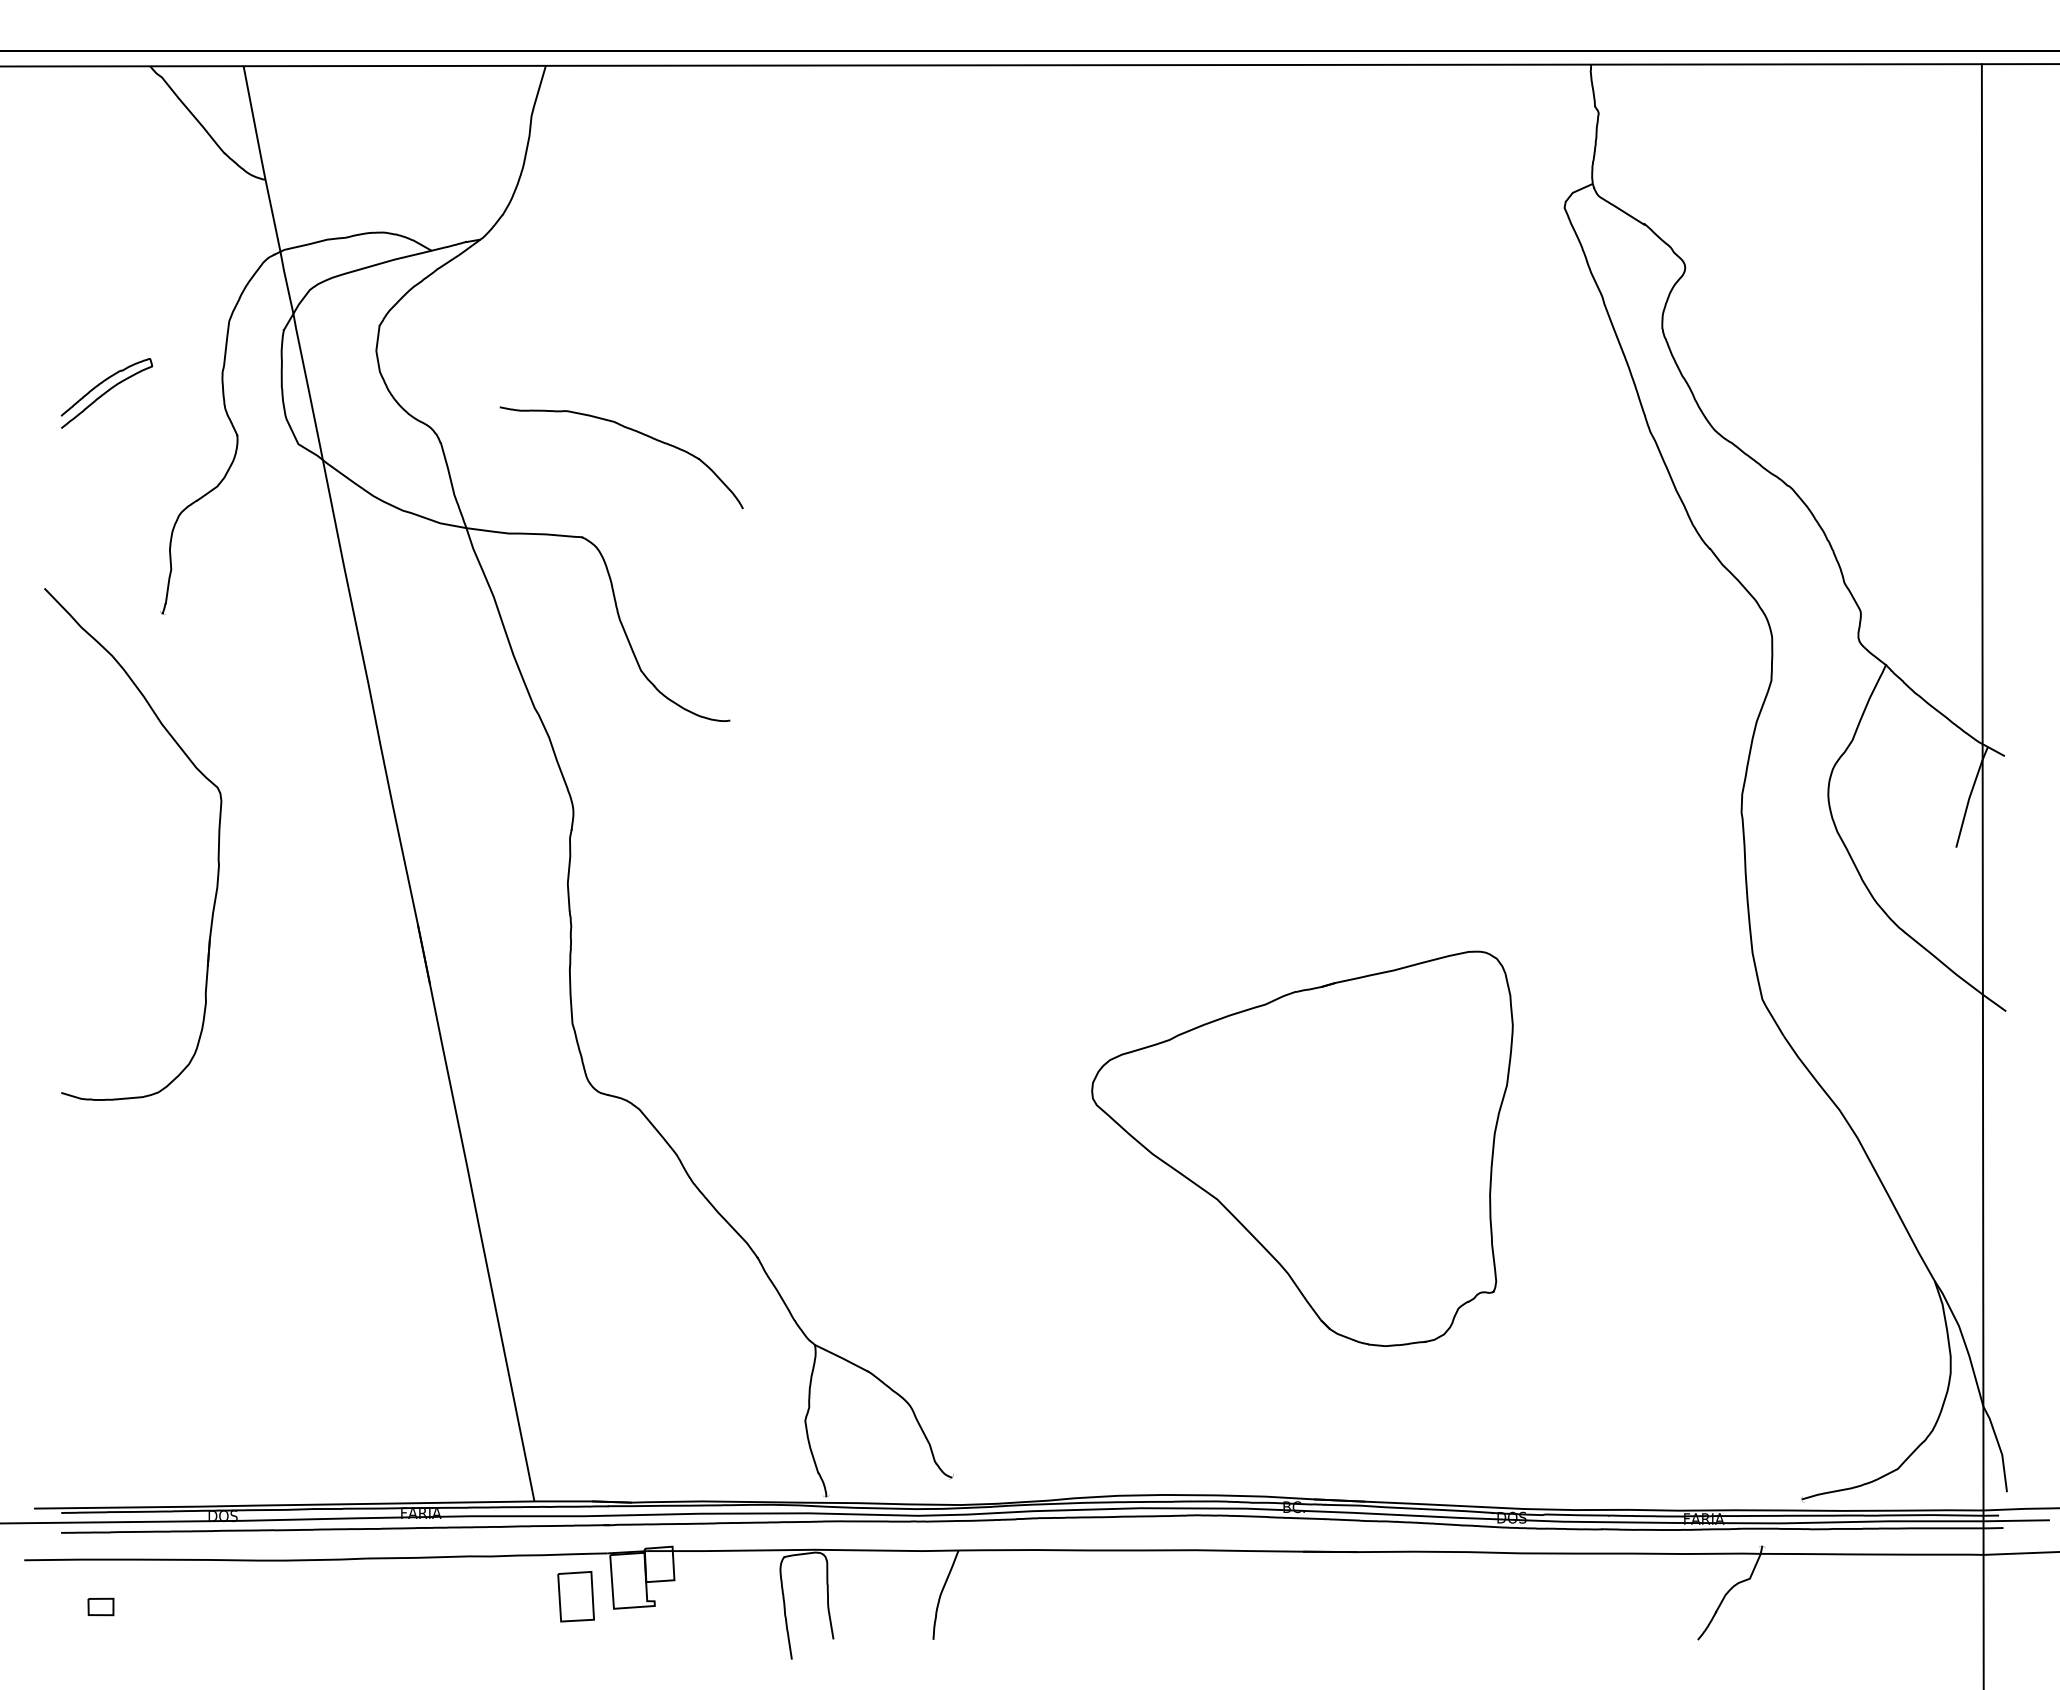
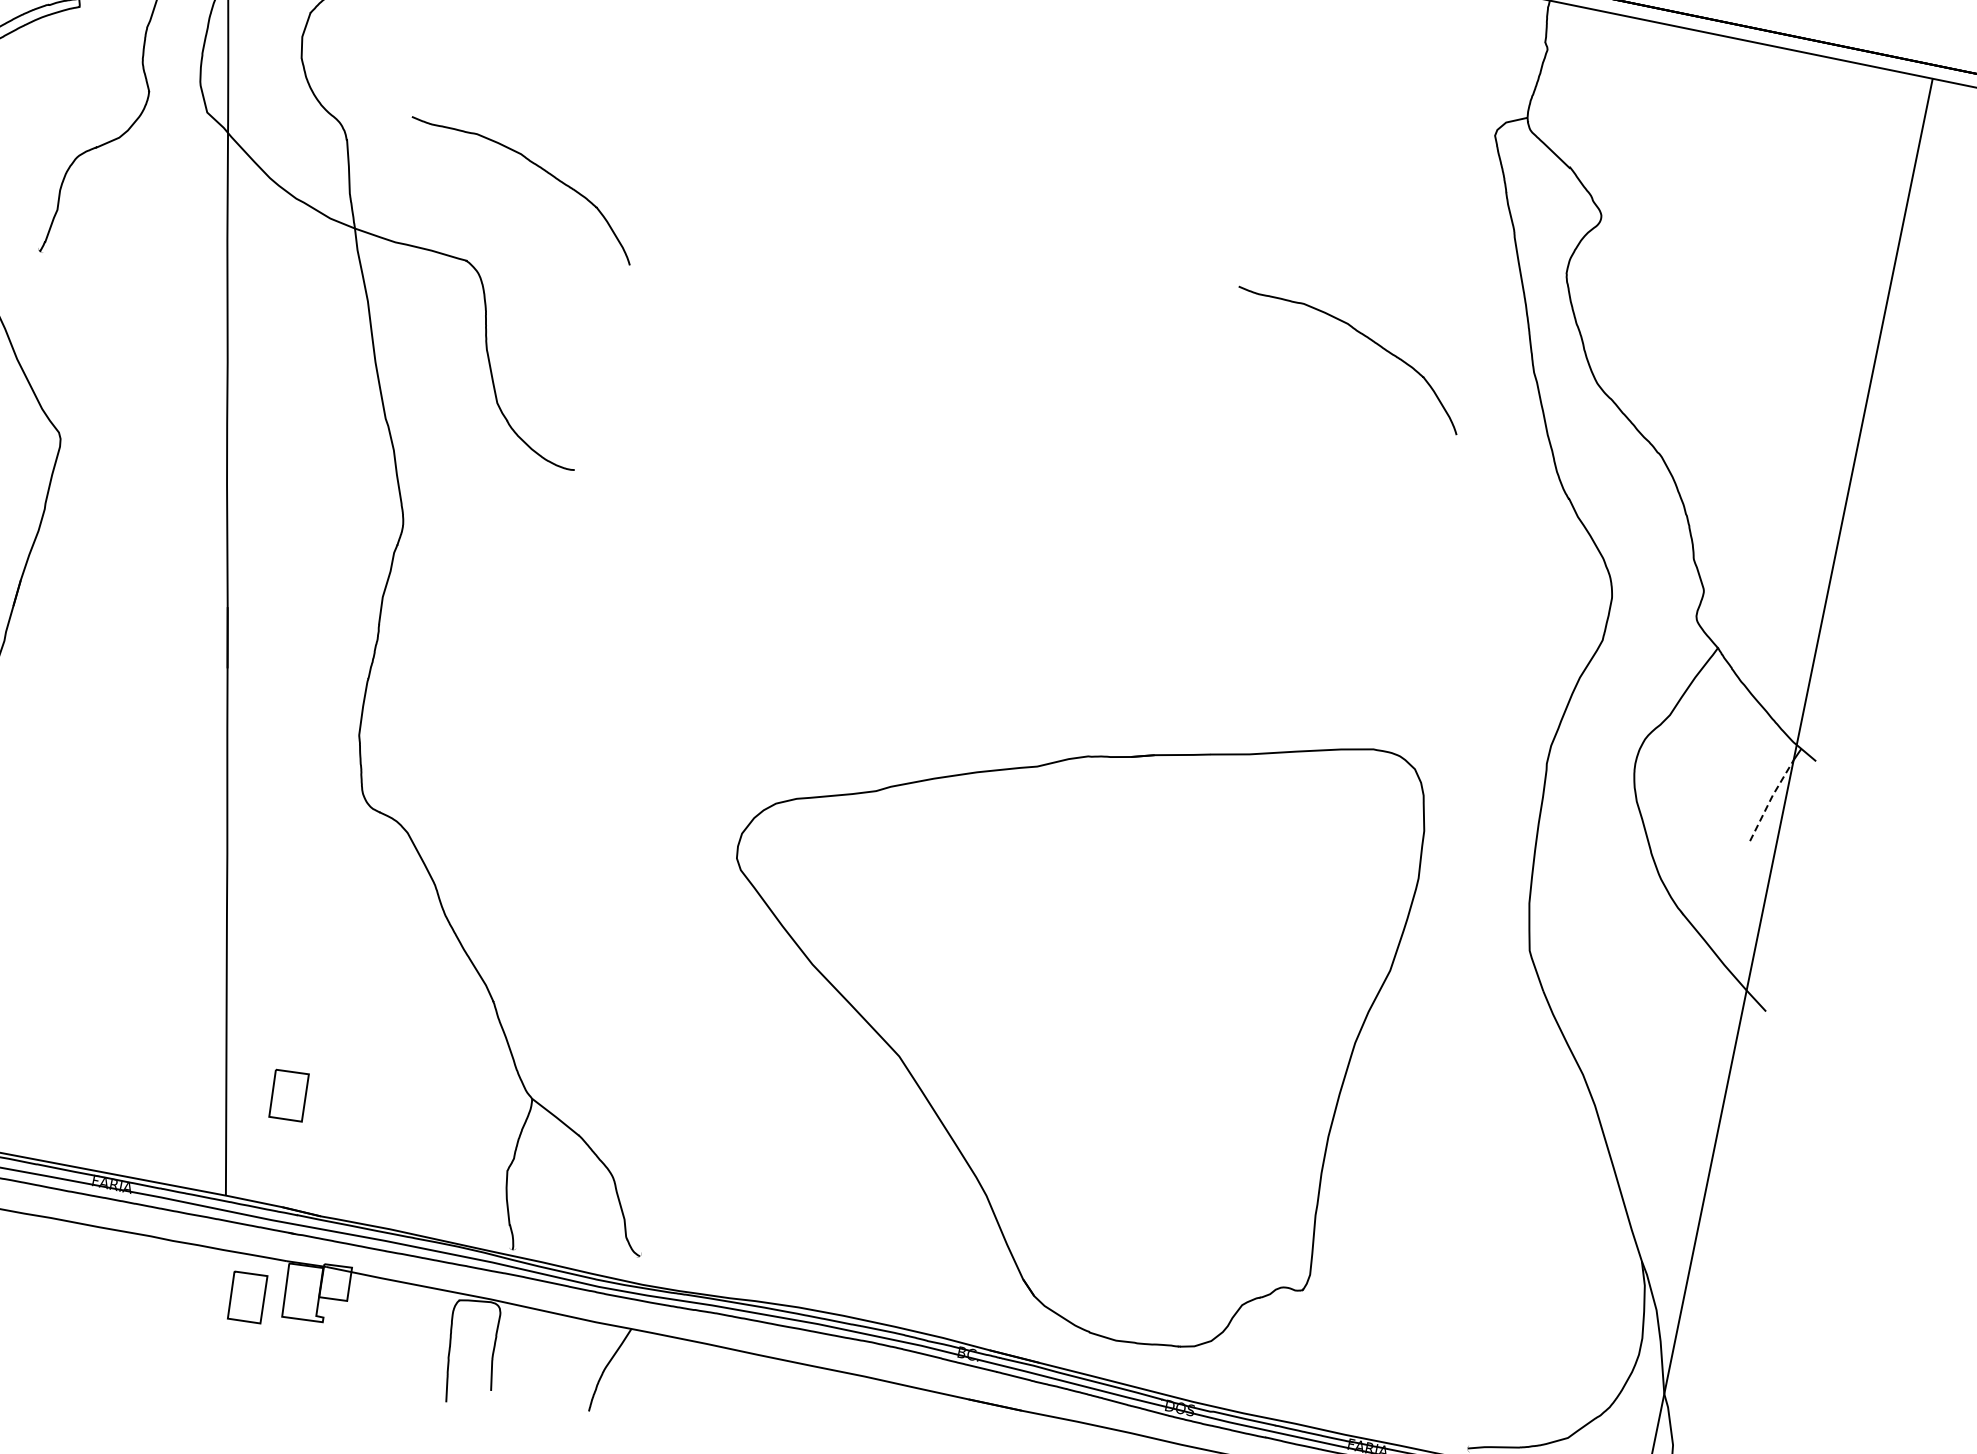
curve: (1477, 431) -> (1364, 337), added
line: (1968, 802) -> (1771, 799), solid -> dashed
part: (1302, 1148) -> (1049, 1004), size x1.6
part: (575, 1390) -> (288, 1095), added

